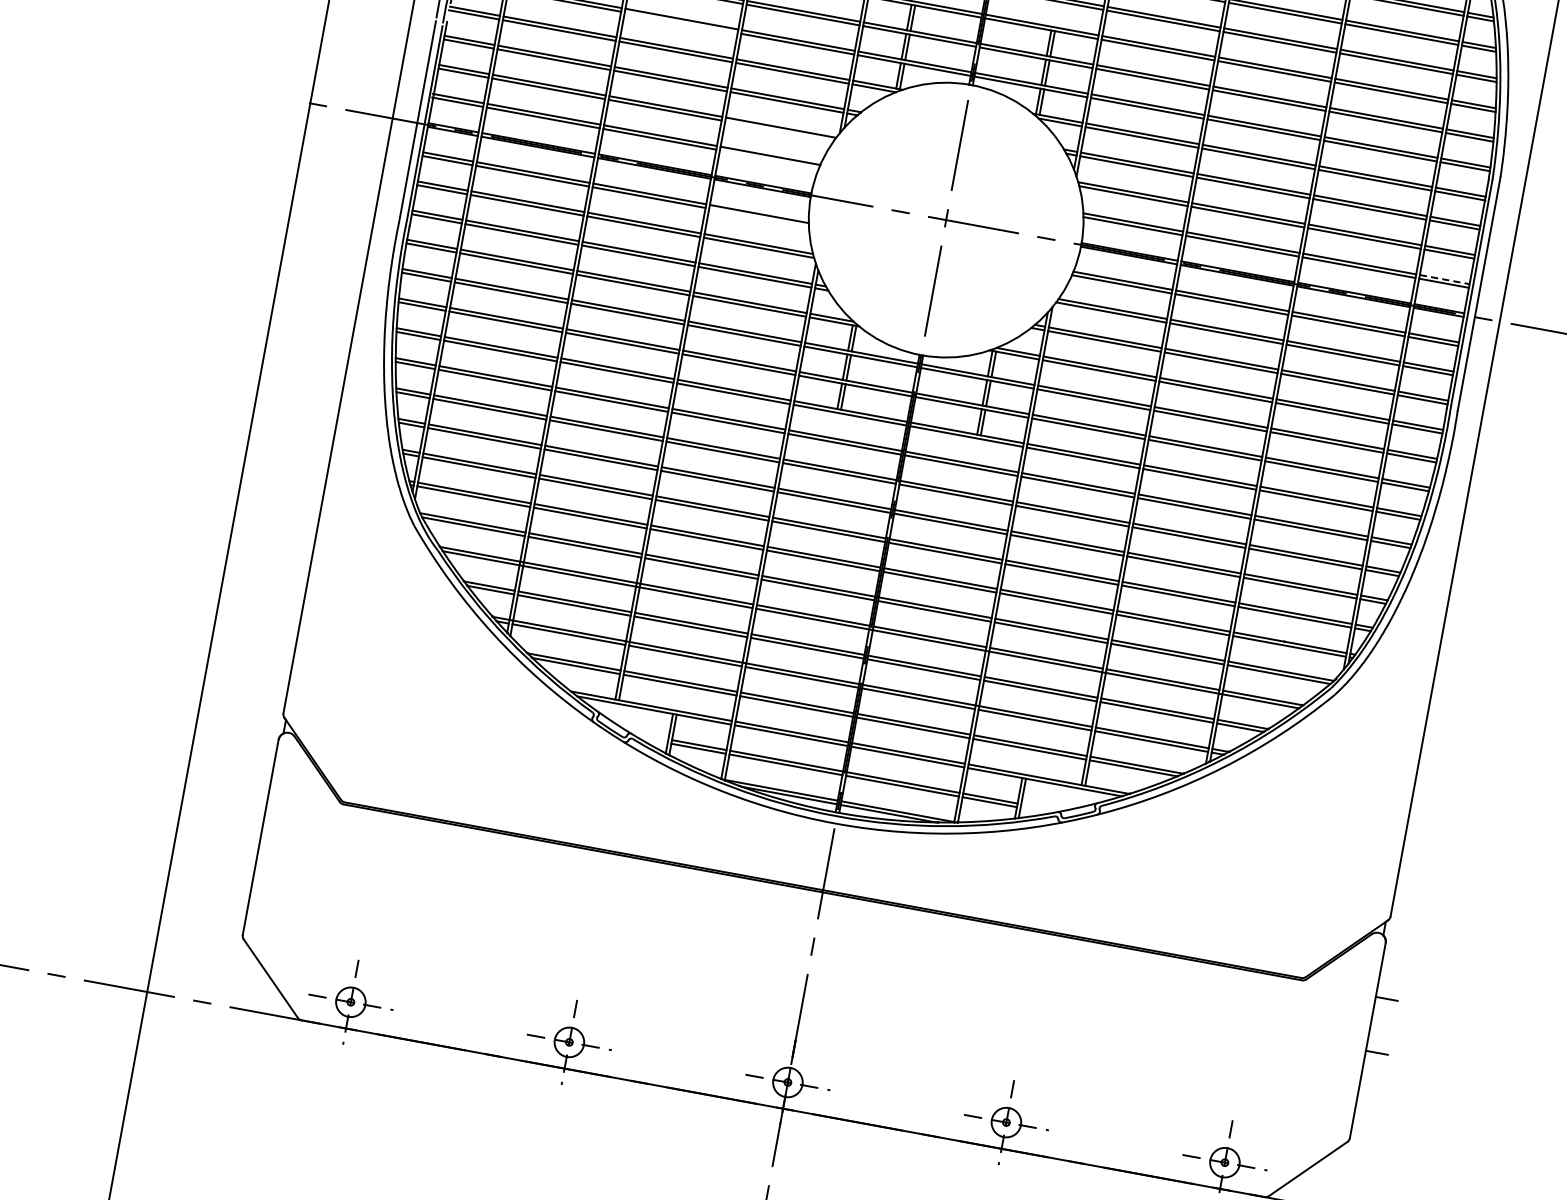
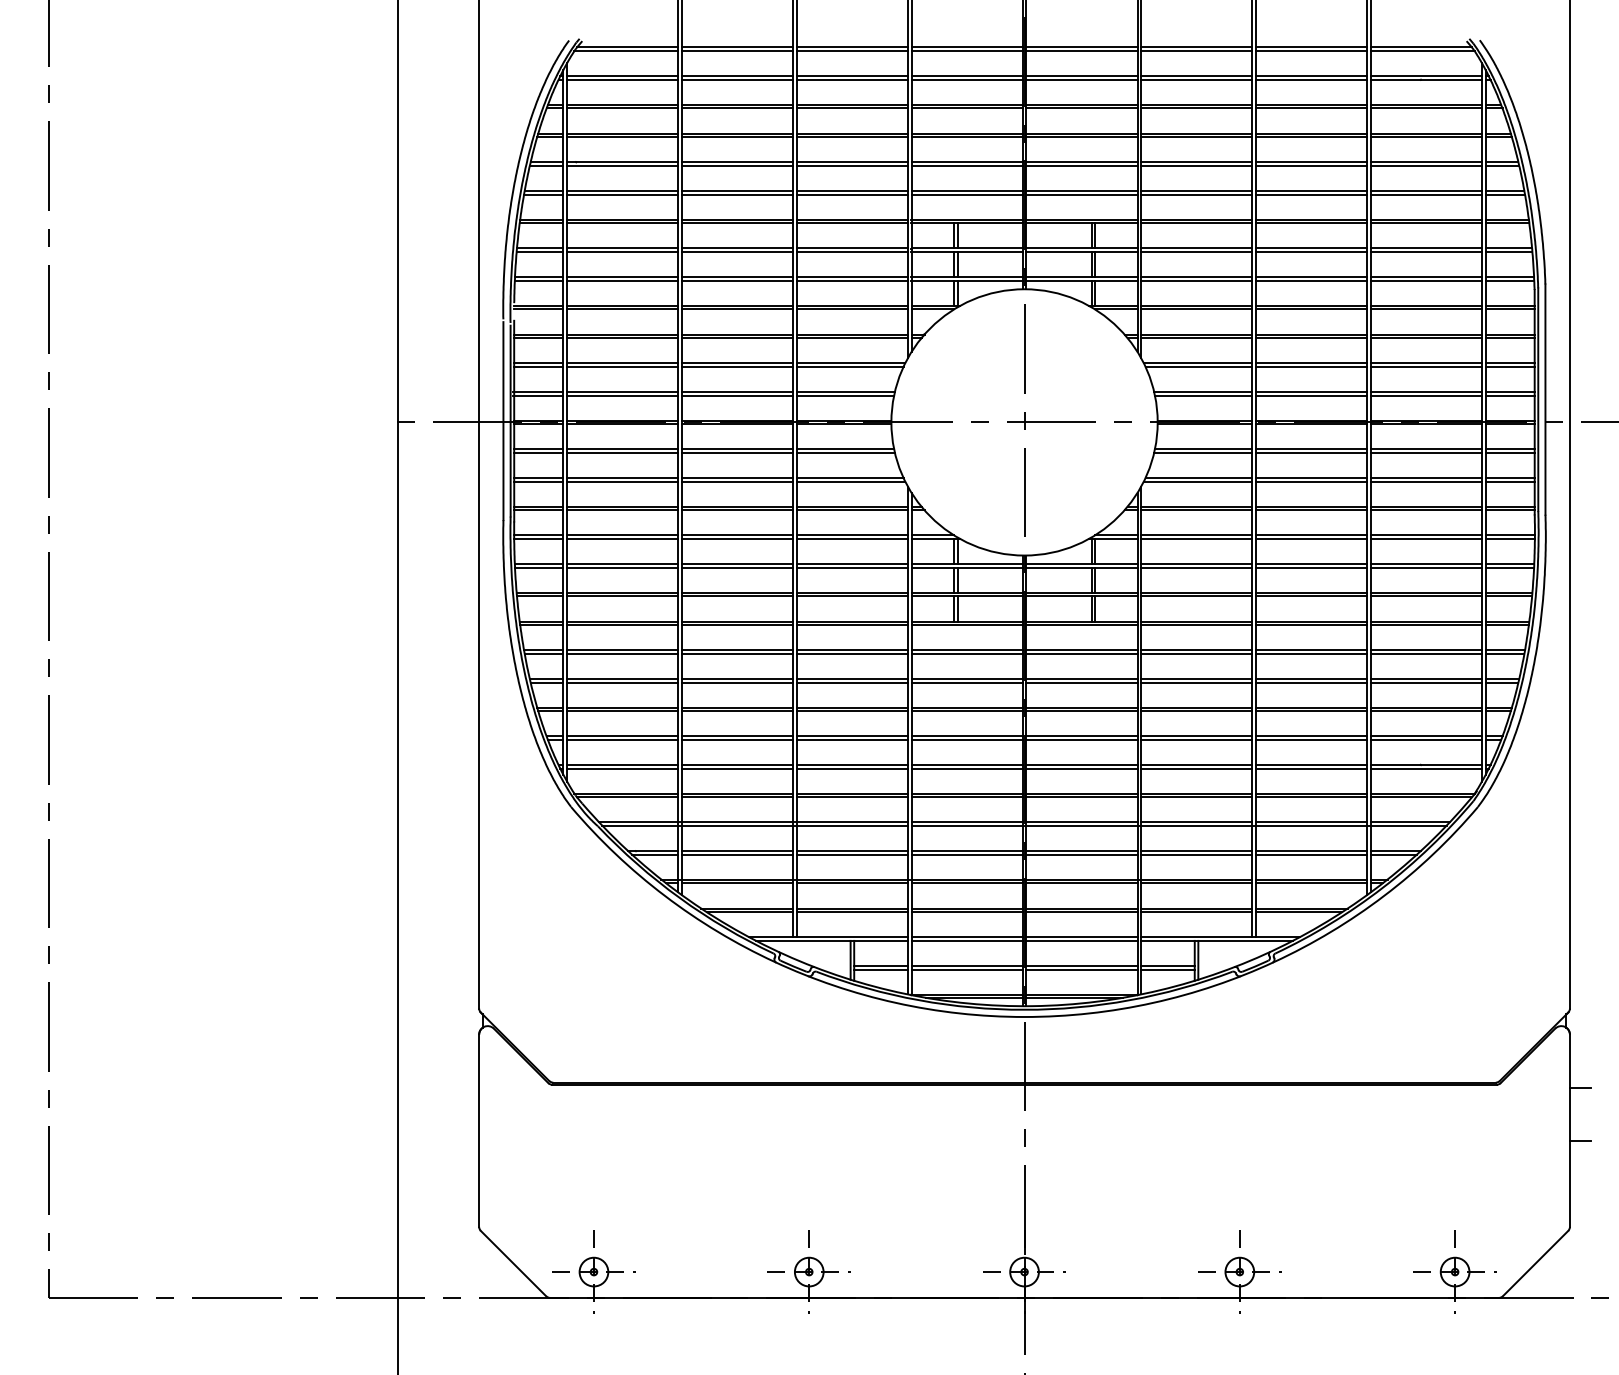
line: (681, 22) -> (737, 280), added
line: (778, 130) -> (849, 366), added
line: (769, 159) -> (845, 395), added
line: (758, 217) -> (845, 452), added
line: (1445, 279) -> (1510, 391), dashed -> solid

